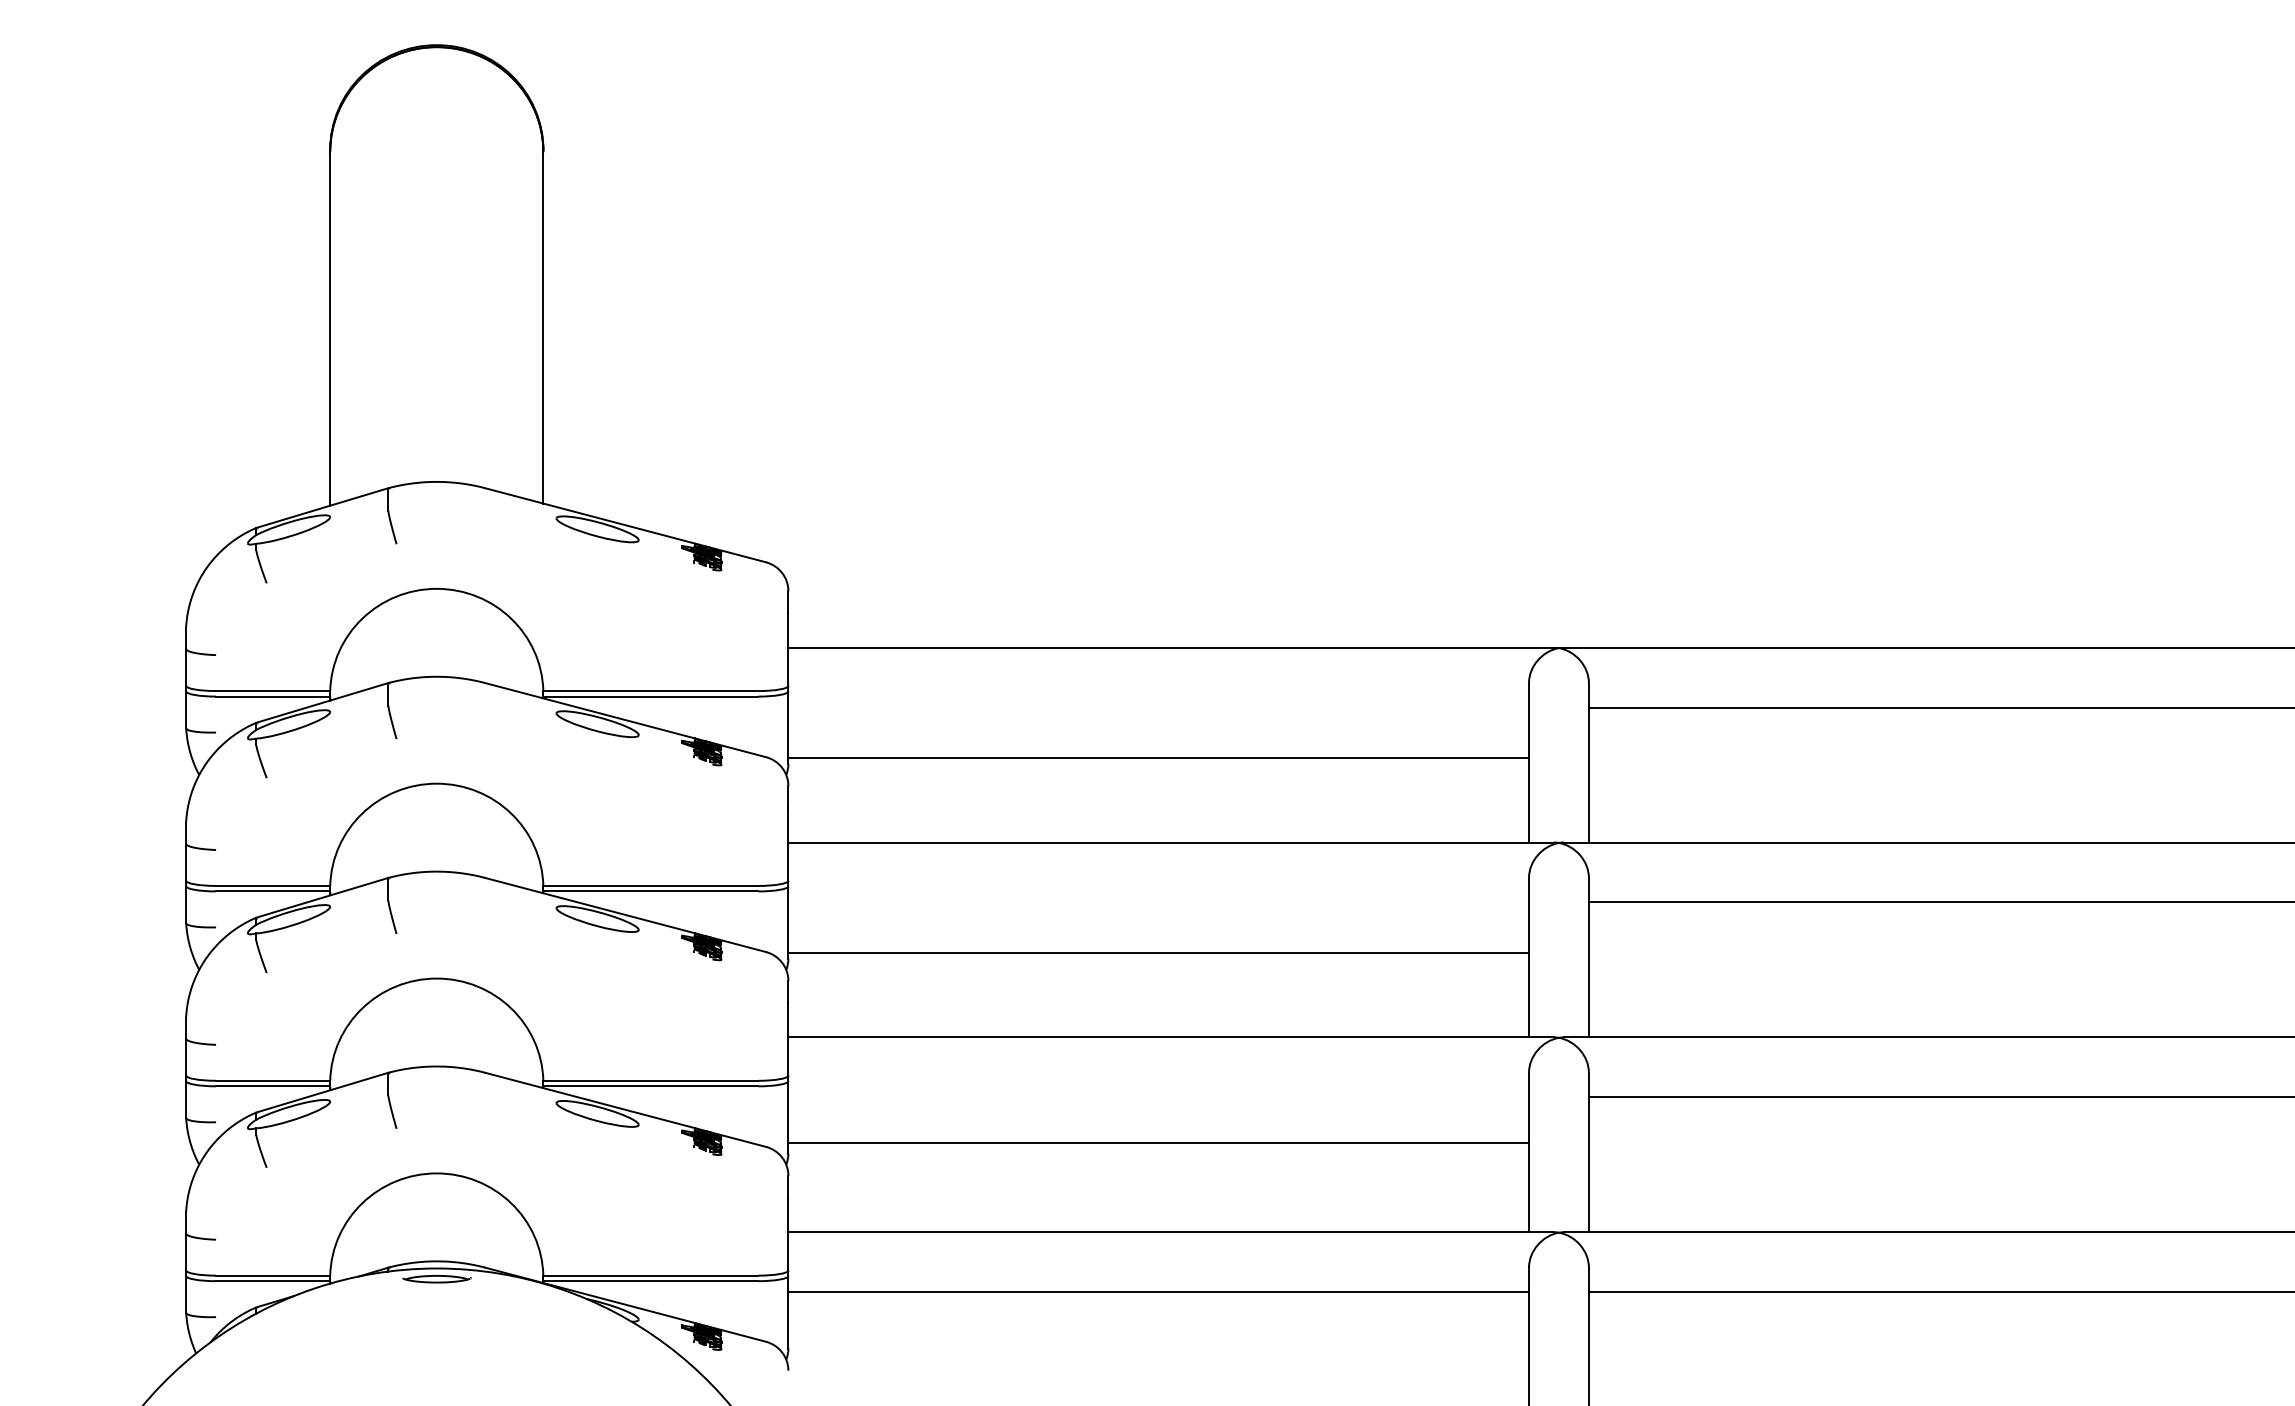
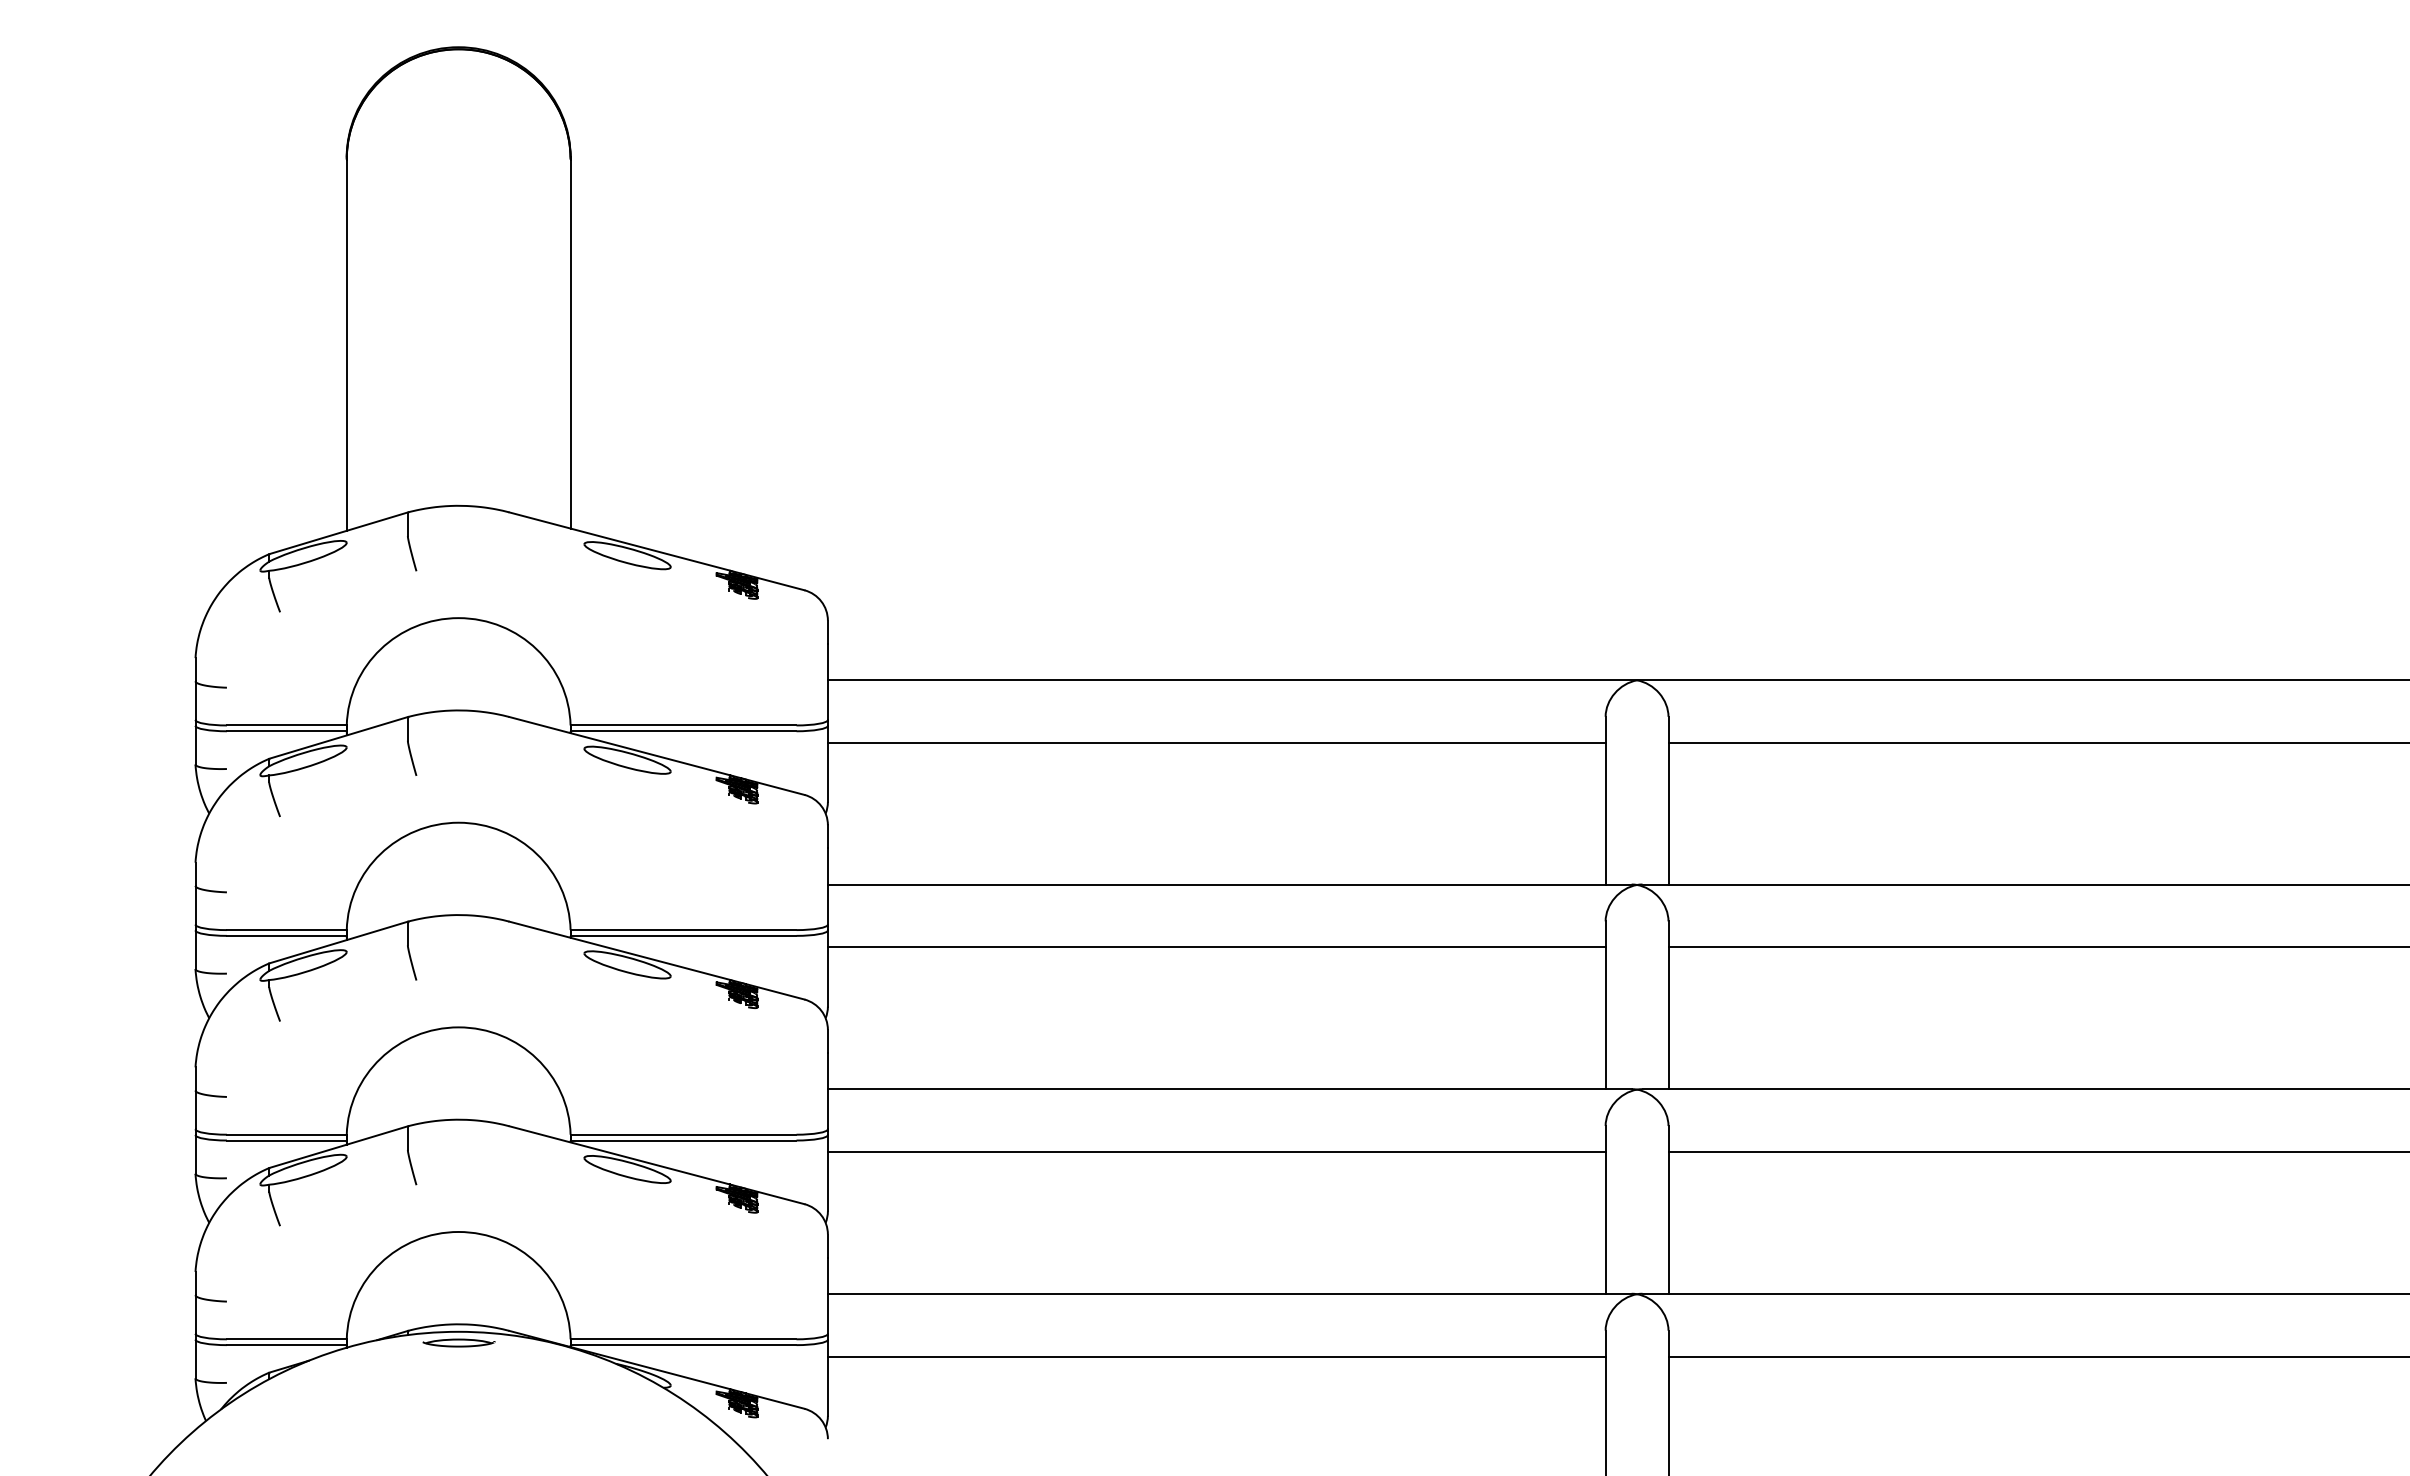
line: (1158, 757) -> (1216, 742), moved
line: (1158, 952) -> (1216, 947), moved
line: (1158, 1143) -> (1216, 1152), moved

